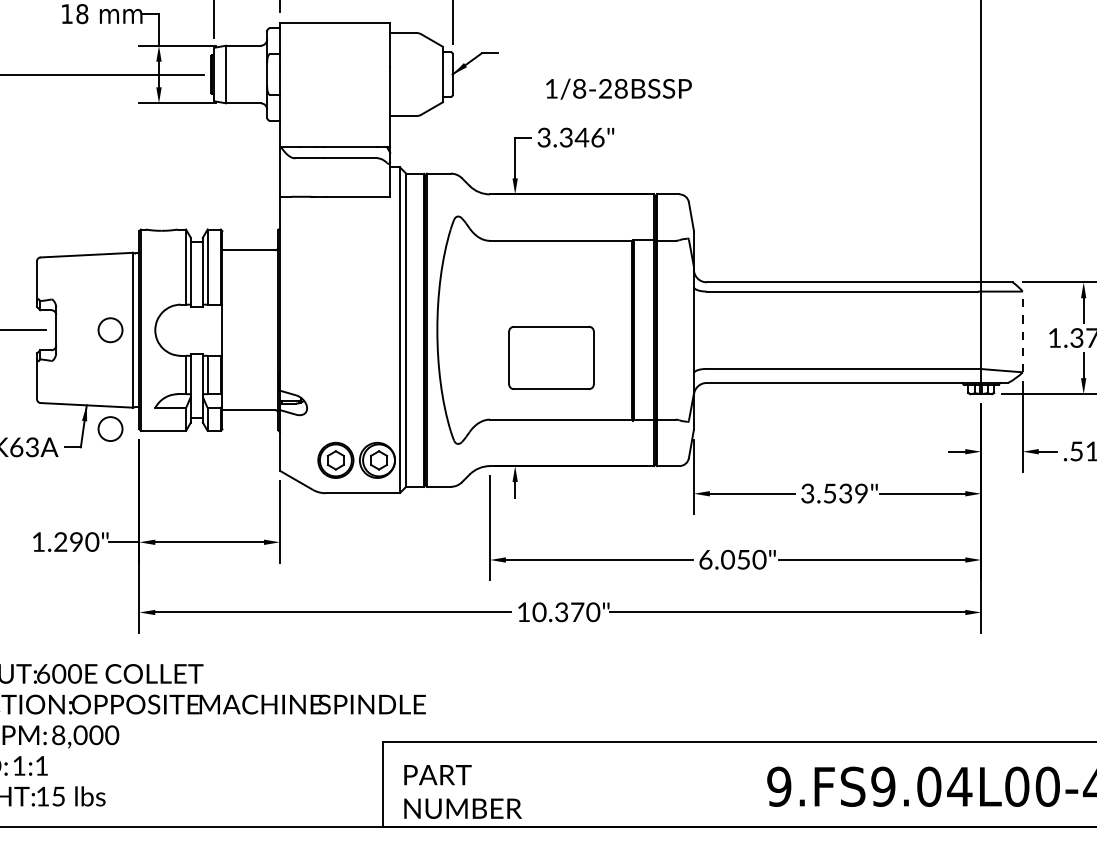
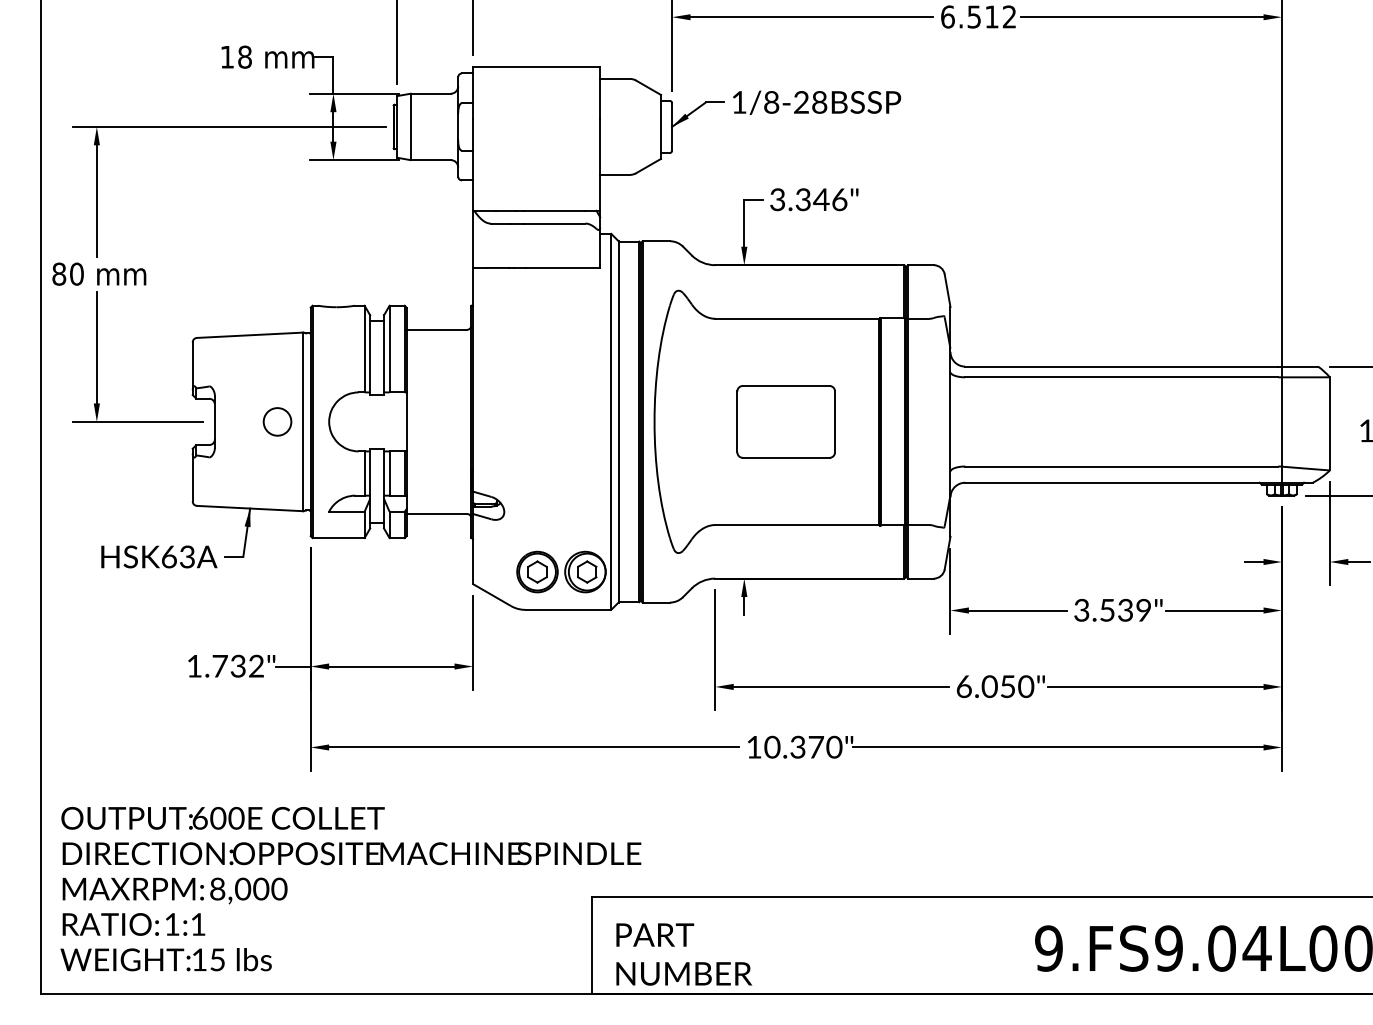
text: (619, 88) -> (817, 102), moved
line: (1022, 331) -> (1329, 423), dashed -> solid
part: (550, 357) -> (785, 421), moved
part: (110, 428) -> (277, 535), removed
text: (76, 541) -> (238, 665), 1.290" -> 1.732"

